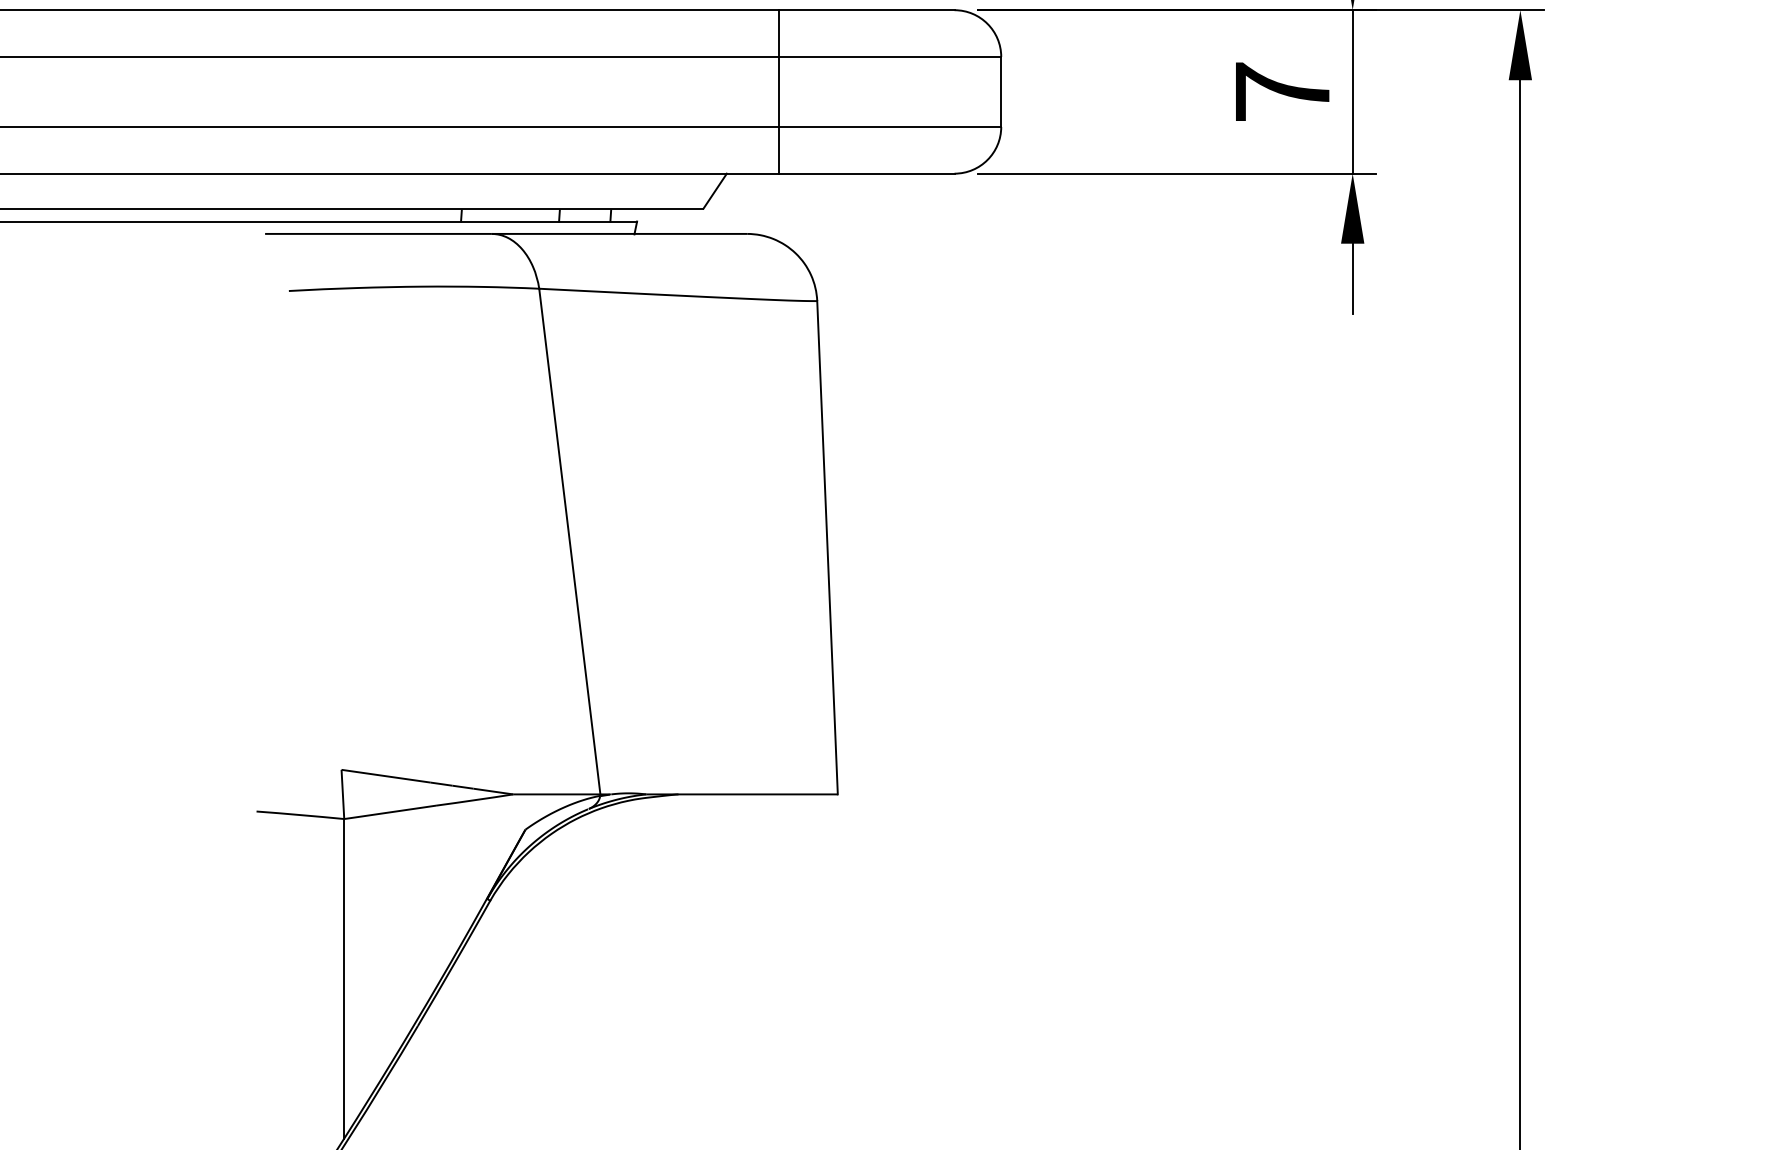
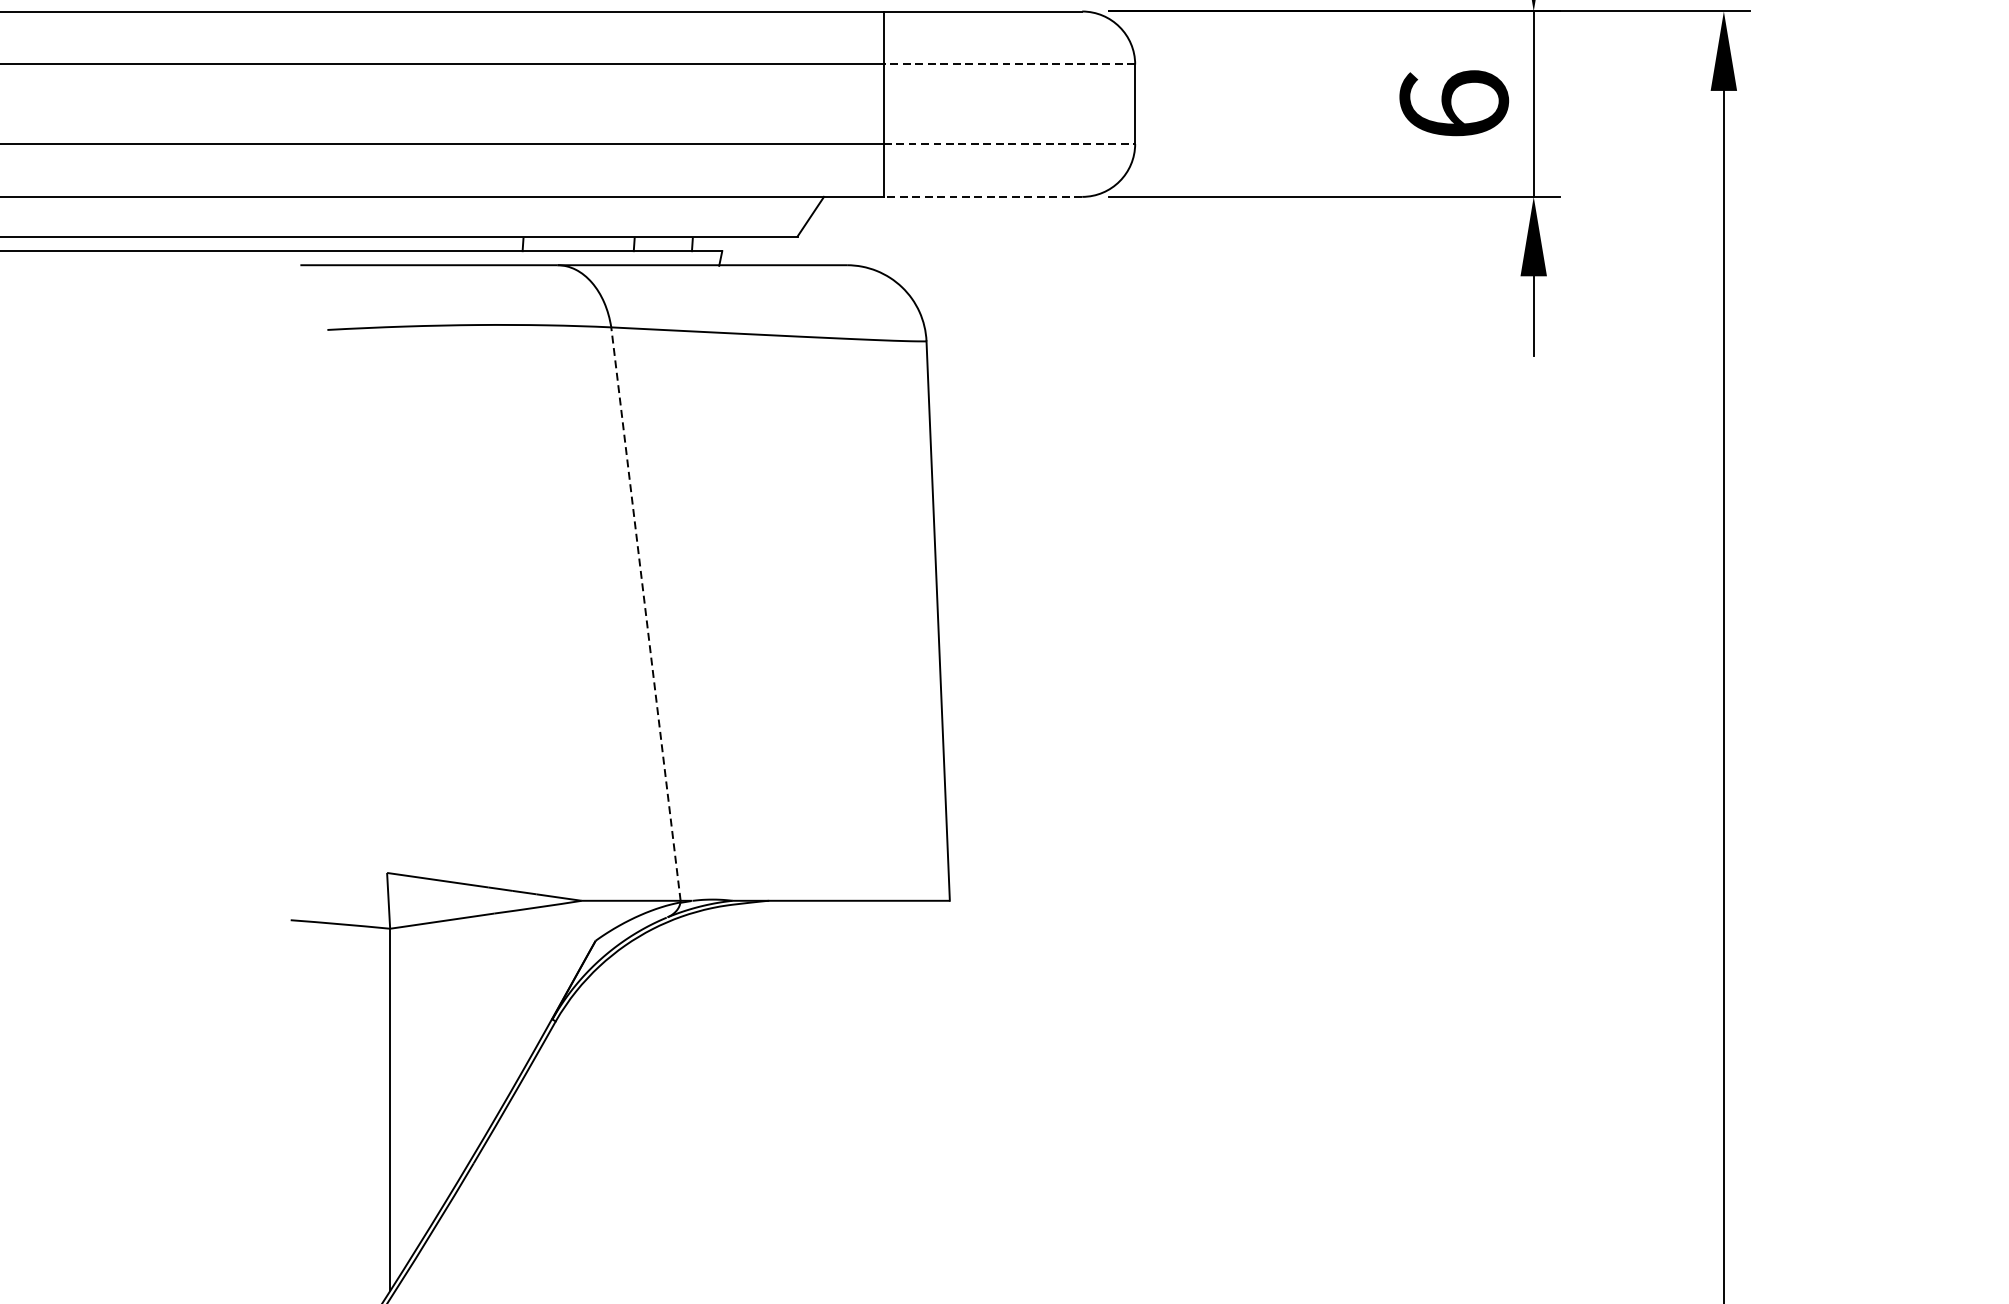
line: (890, 56) -> (1009, 64), solid -> dashed
text: (1282, 91) -> (1454, 103), 7 -> 6
line: (890, 126) -> (1009, 143), solid -> dashed
line: (866, 173) -> (982, 196), solid -> dashed
line: (569, 541) -> (645, 614), solid -> dashed

